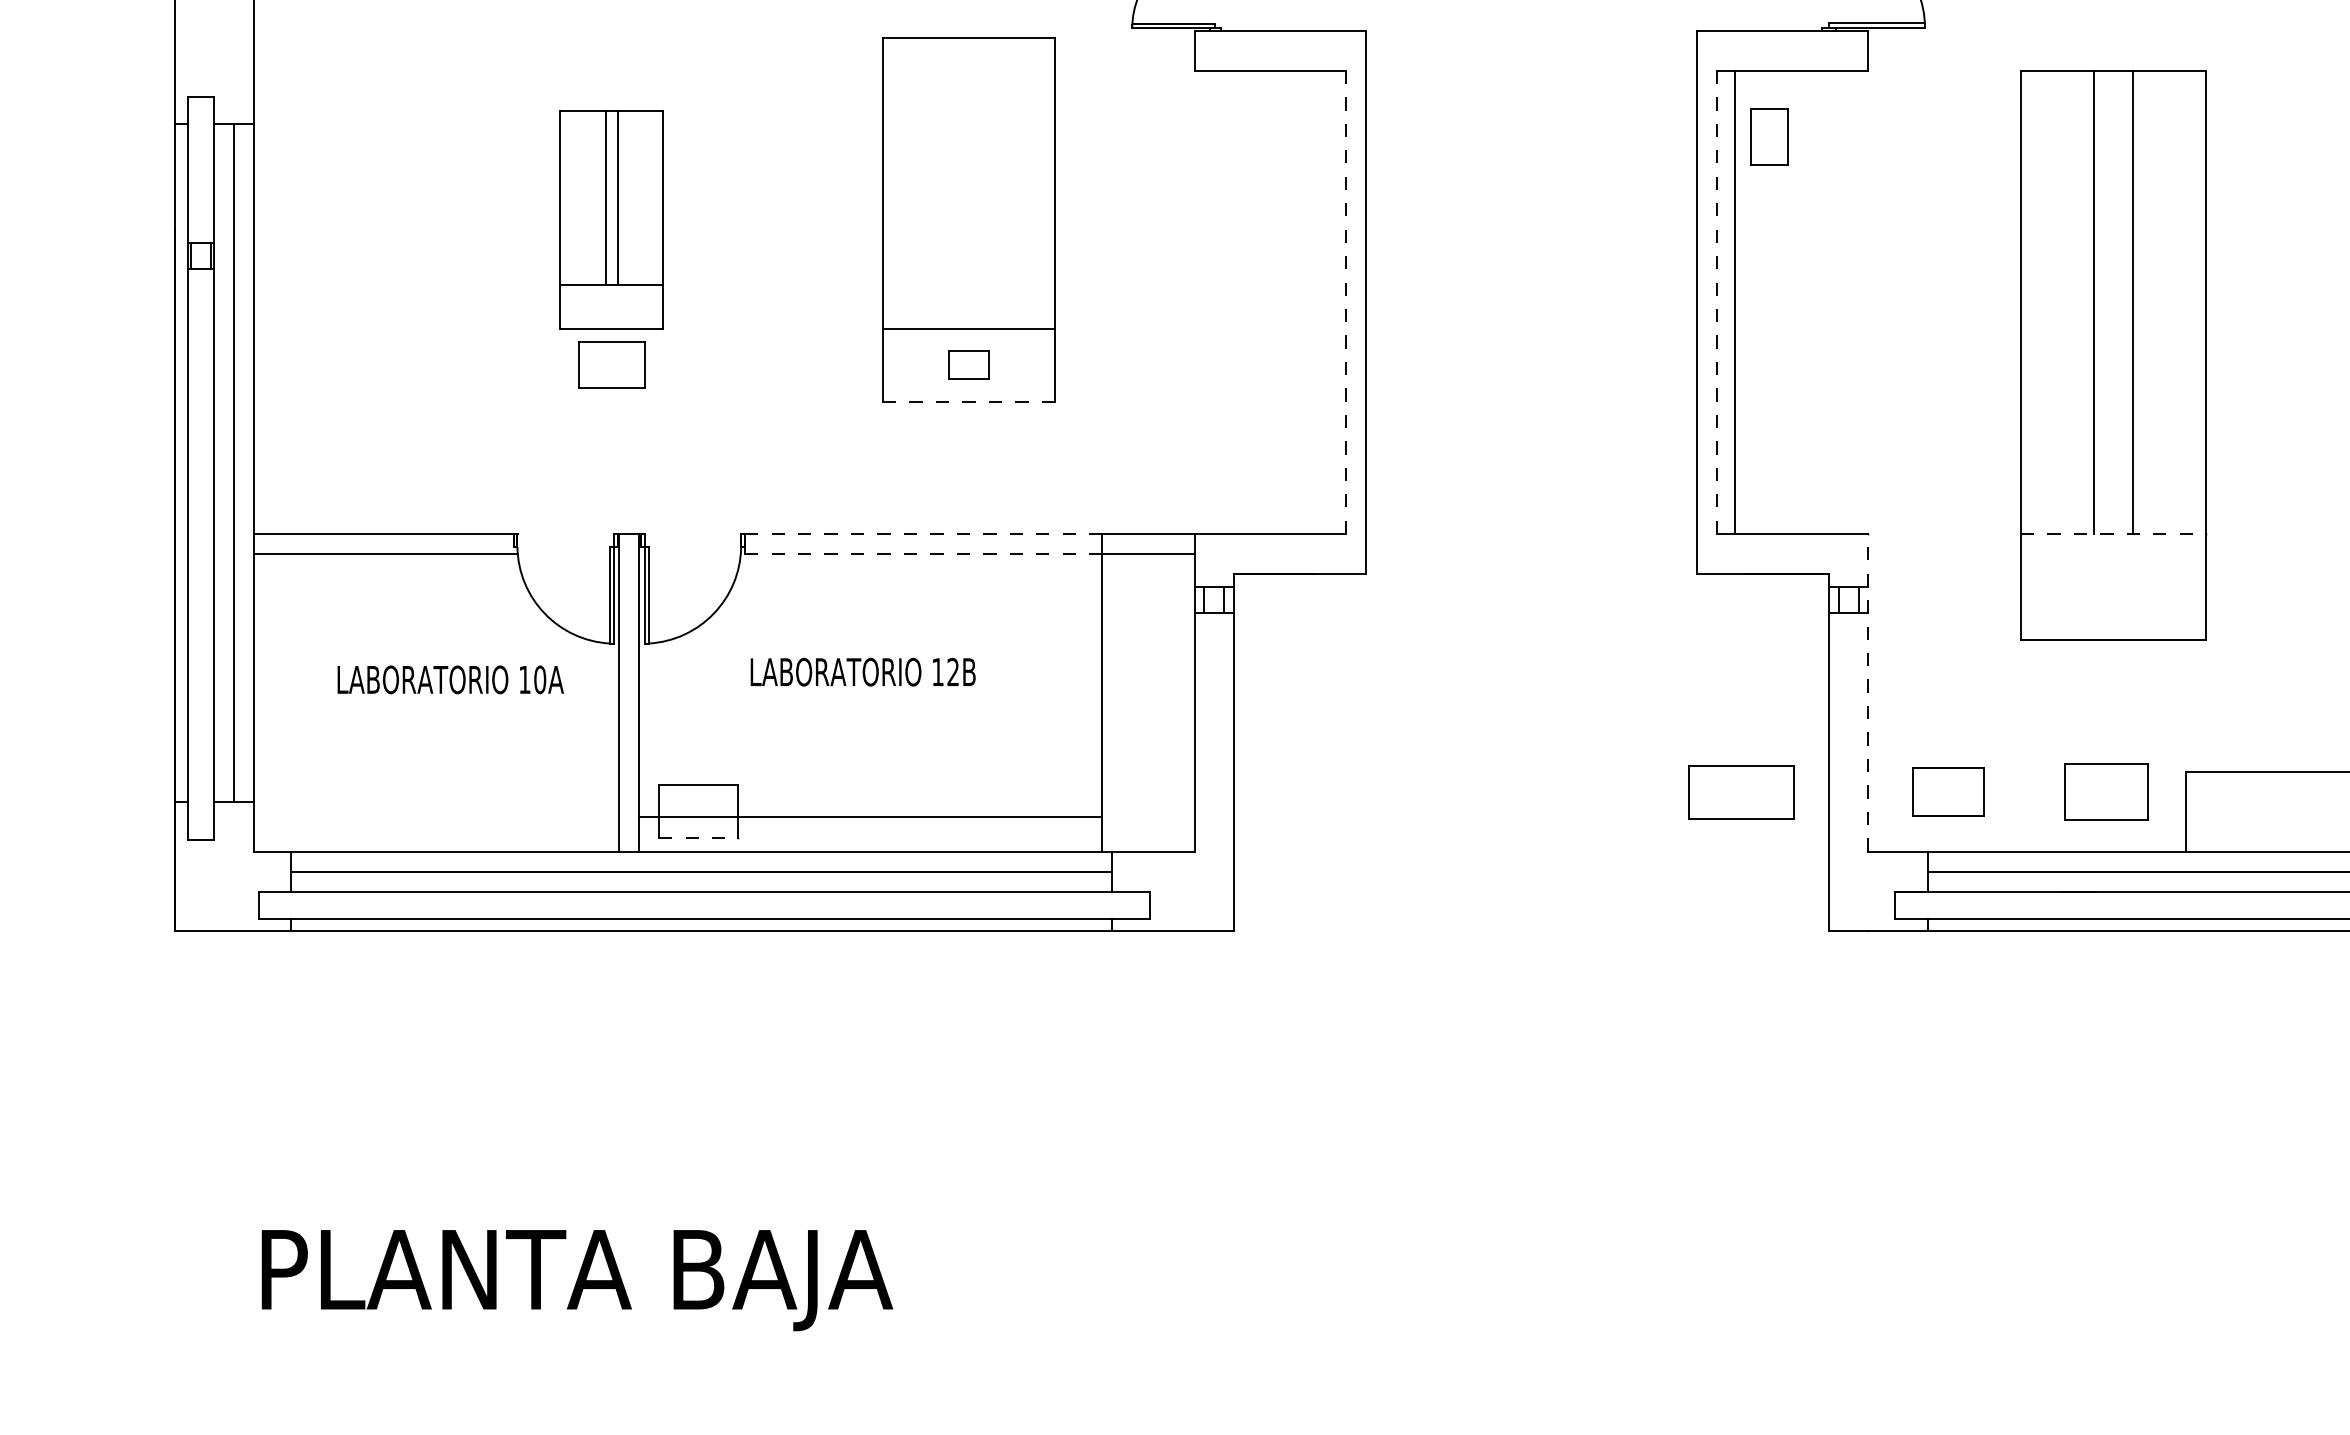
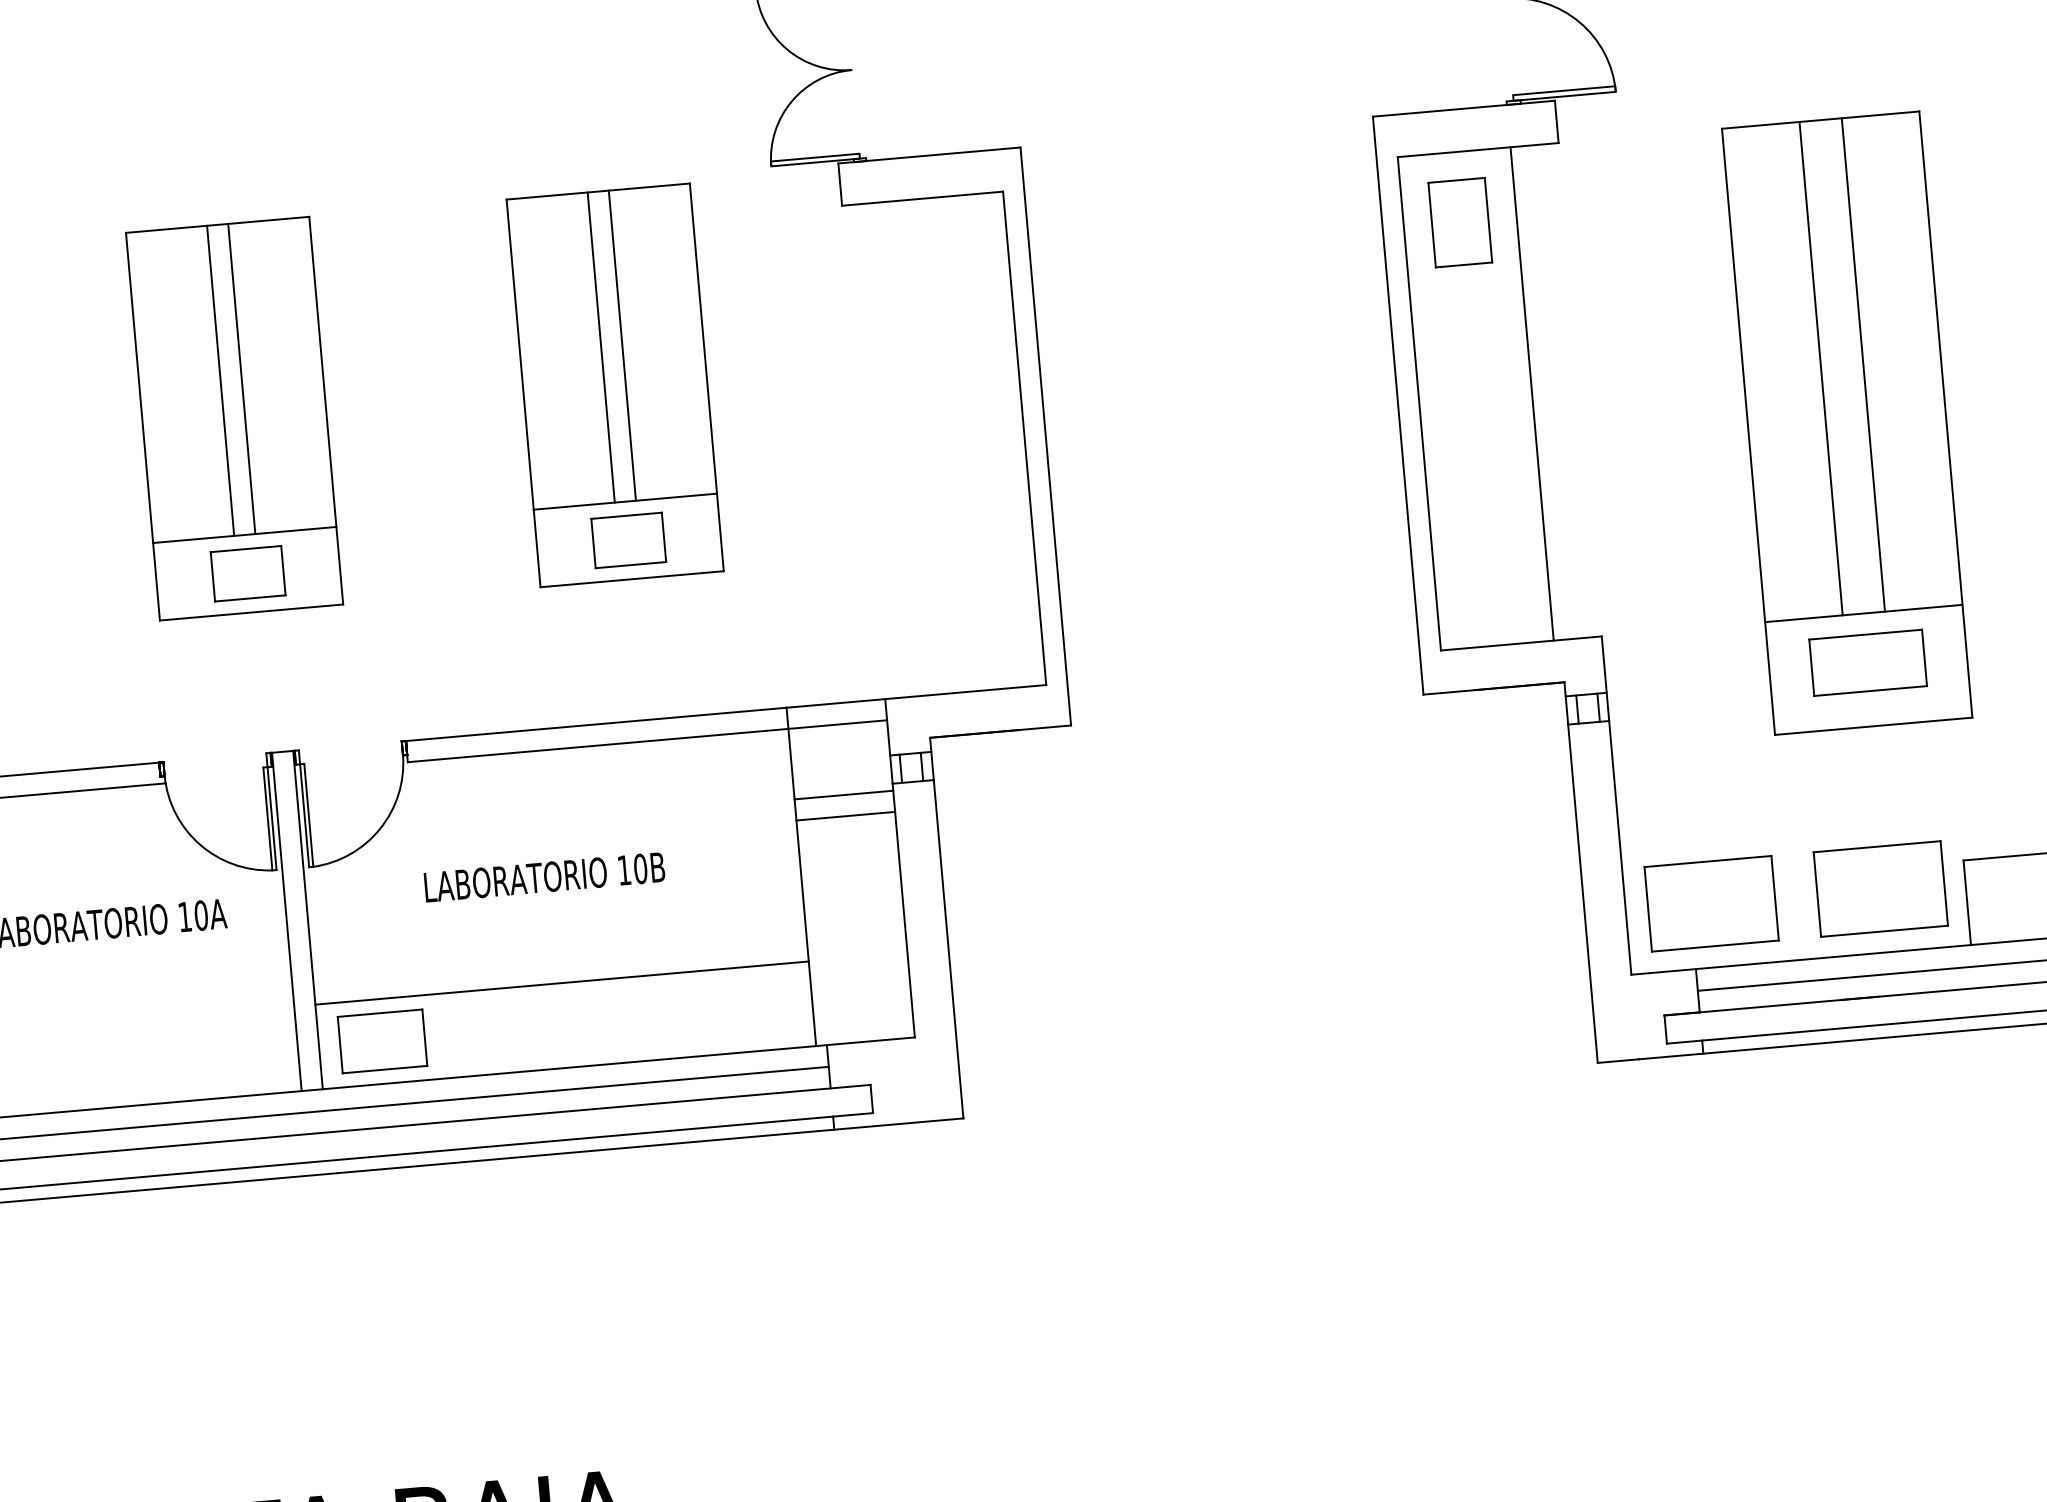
part: (1769, 136) -> (1460, 222), size x1.43
line: (959, 182) -> (601, 346), added
line: (978, 182) -> (621, 344), added
part: (611, 219) -> (234, 418), size x1.67
line: (1735, 301) -> (1532, 393), moved
line: (1346, 302) -> (1025, 438), dashed -> solid
line: (1716, 302) -> (1419, 403), dashed -> solid
part: (968, 364) -> (628, 539), size x1.67
line: (968, 401) -> (631, 579), dashed -> solid
line: (923, 533) -> (596, 723), dashed -> solid
line: (2113, 533) -> (1863, 613), dashed -> solid
line: (923, 553) -> (597, 745), dashed -> solid
line: (1148, 619) -> (843, 794), added
line: (1148, 639) -> (845, 815), added
text: (953, 671) -> (640, 868), 12B -> 10B
line: (1867, 692) -> (1616, 805), dashed -> solid
part: (1948, 791) -> (1712, 903), size x1.67
part: (2106, 791) -> (1880, 888), size x1.43
part: (1741, 792) -> (1868, 663), moved
line: (870, 817) -> (561, 983), moved
line: (698, 838) -> (384, 1069), dashed -> solid

